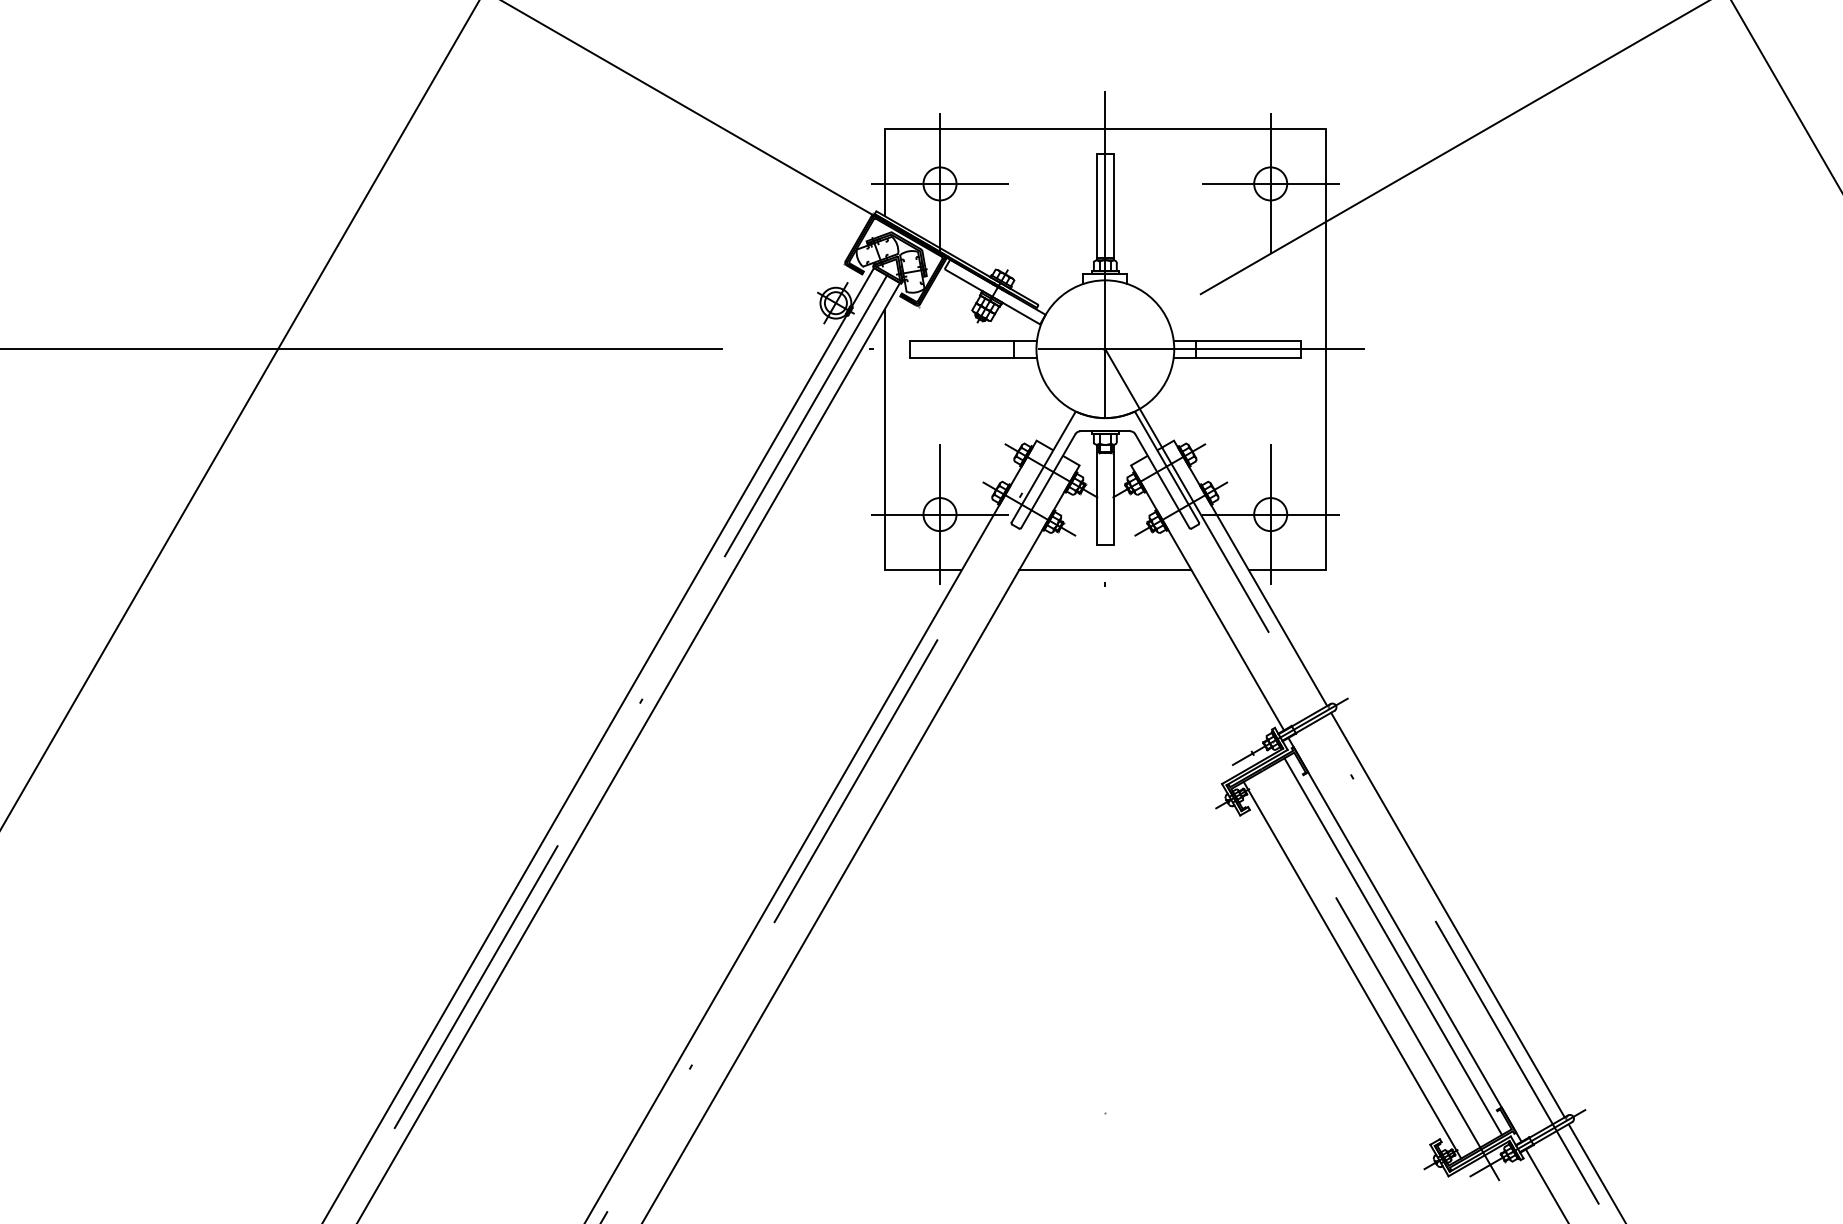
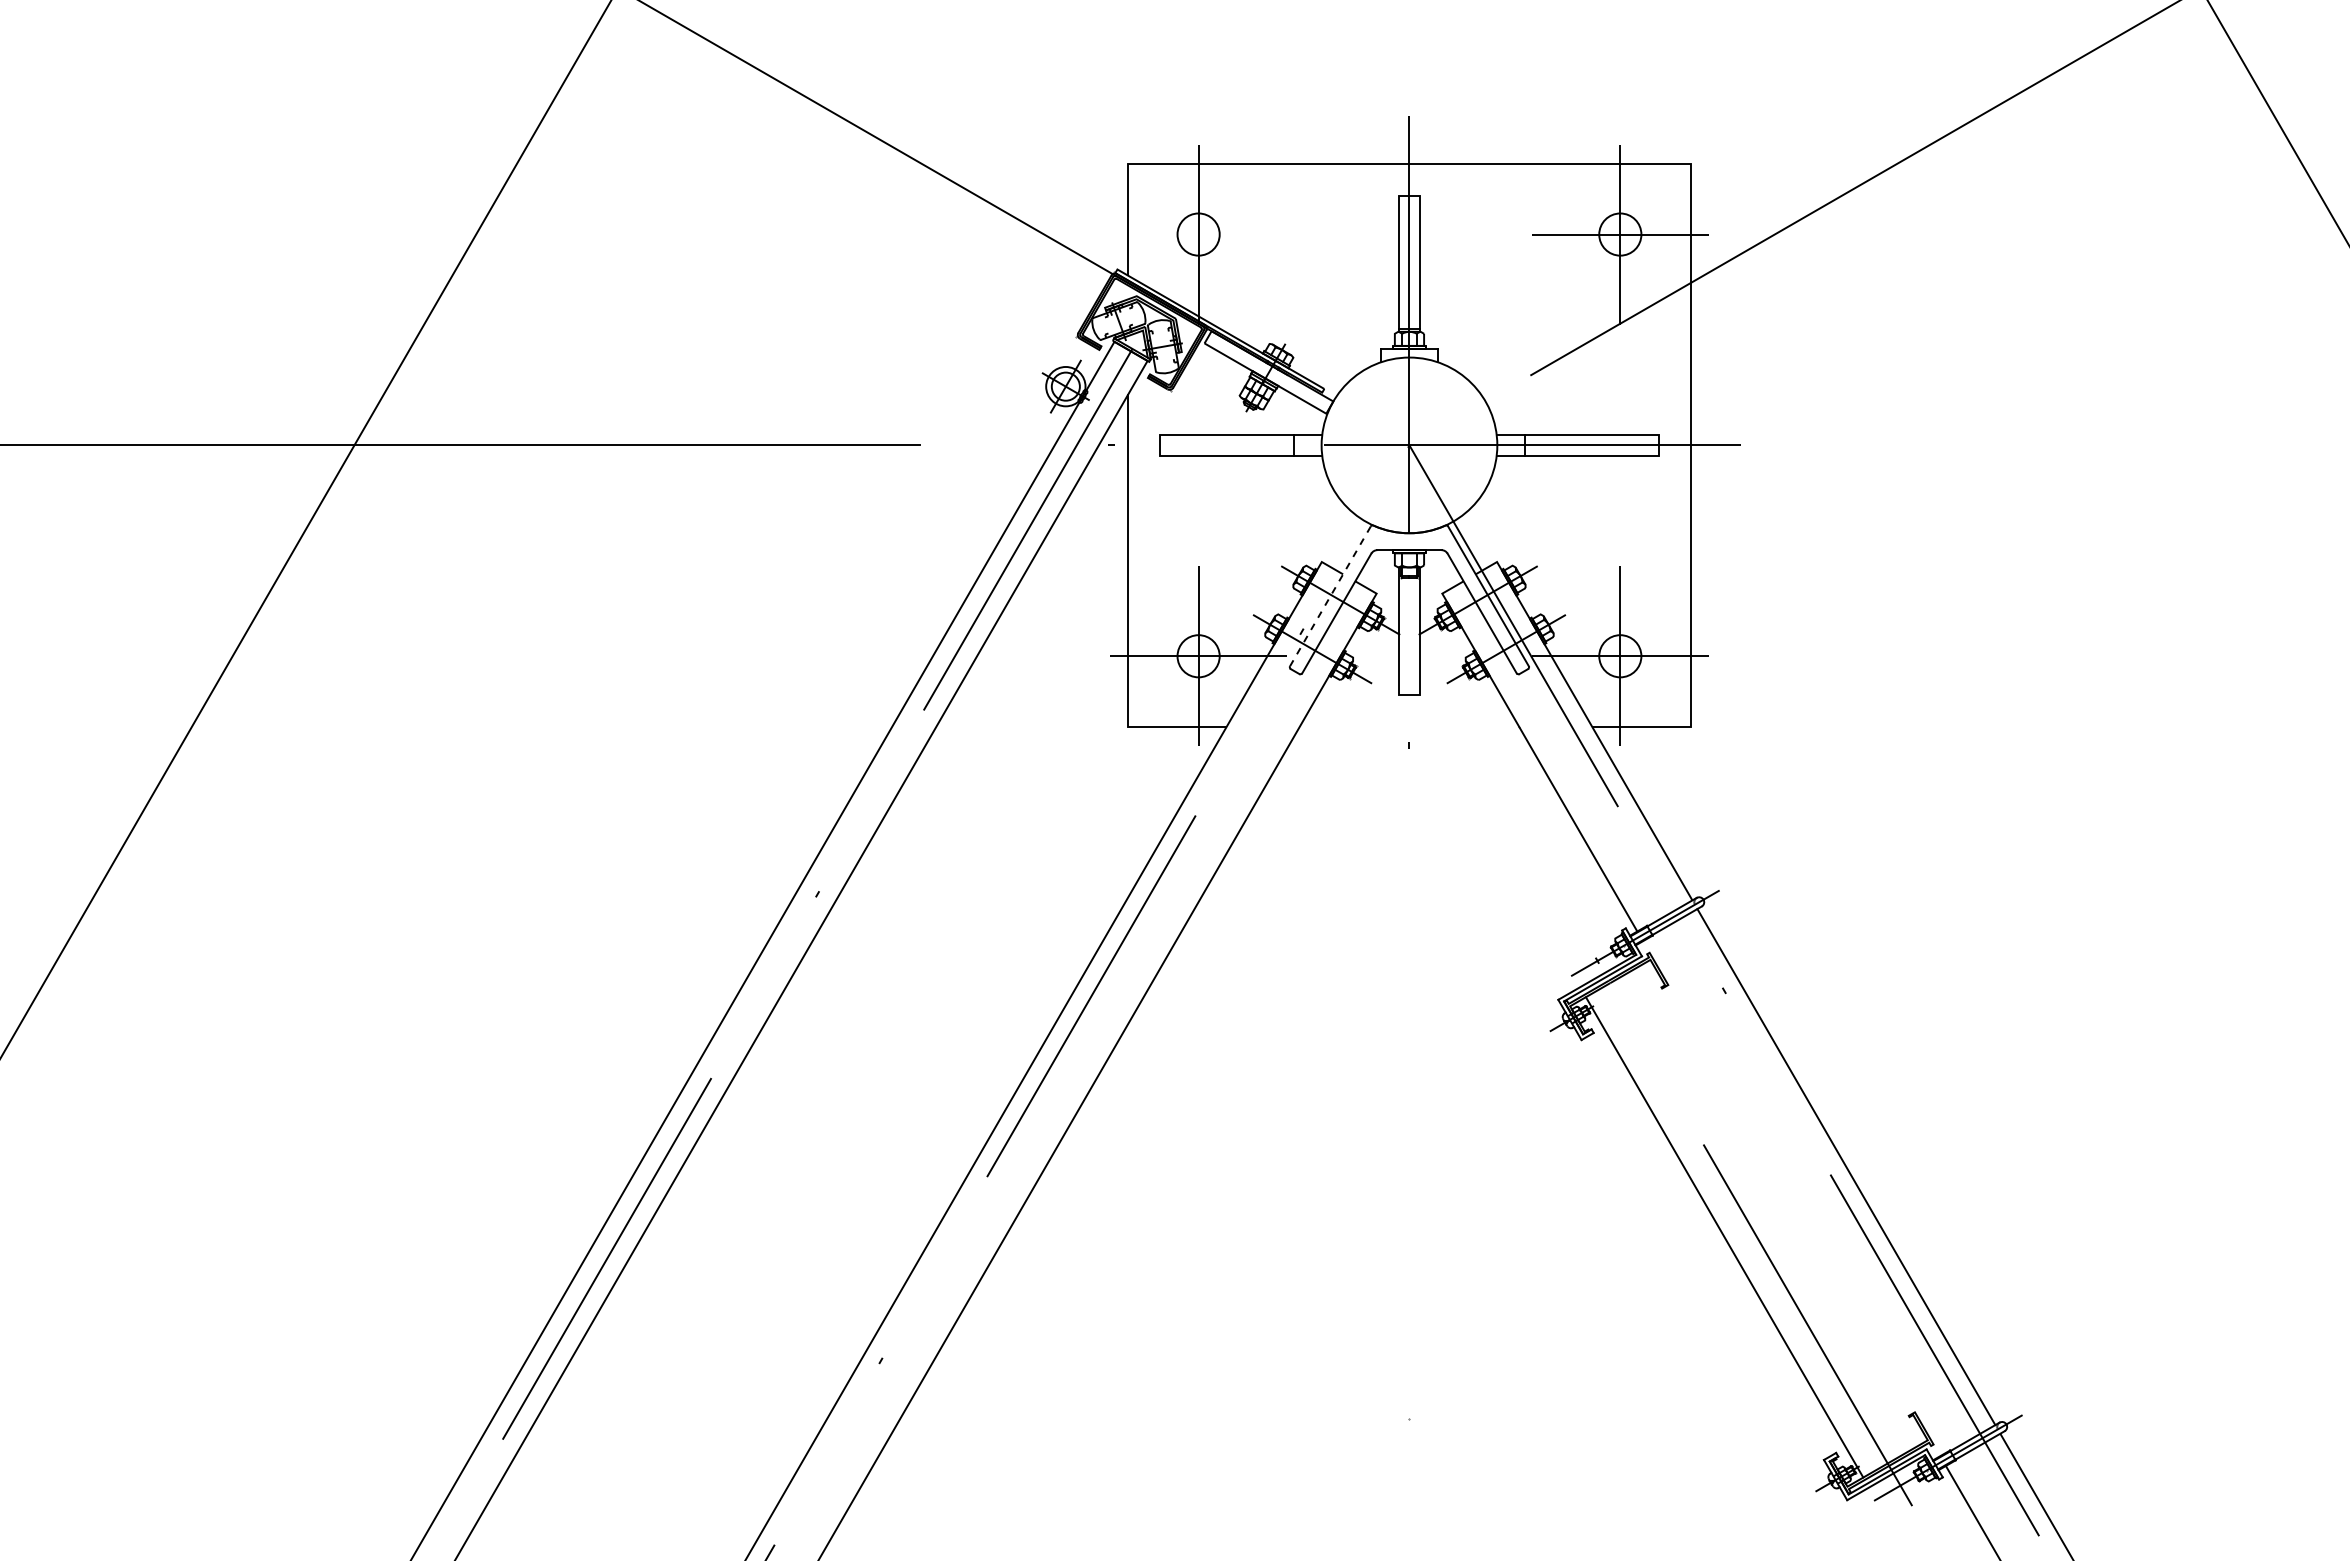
line: (939, 183) -> (1198, 234), removed
line: (1043, 467) -> (1330, 596), solid -> dashed
line: (1105, 569) -> (1409, 726), removed
line: (1404, 939) -> (1791, 1198), removed
line: (1393, 946) -> (1776, 1207), removed

